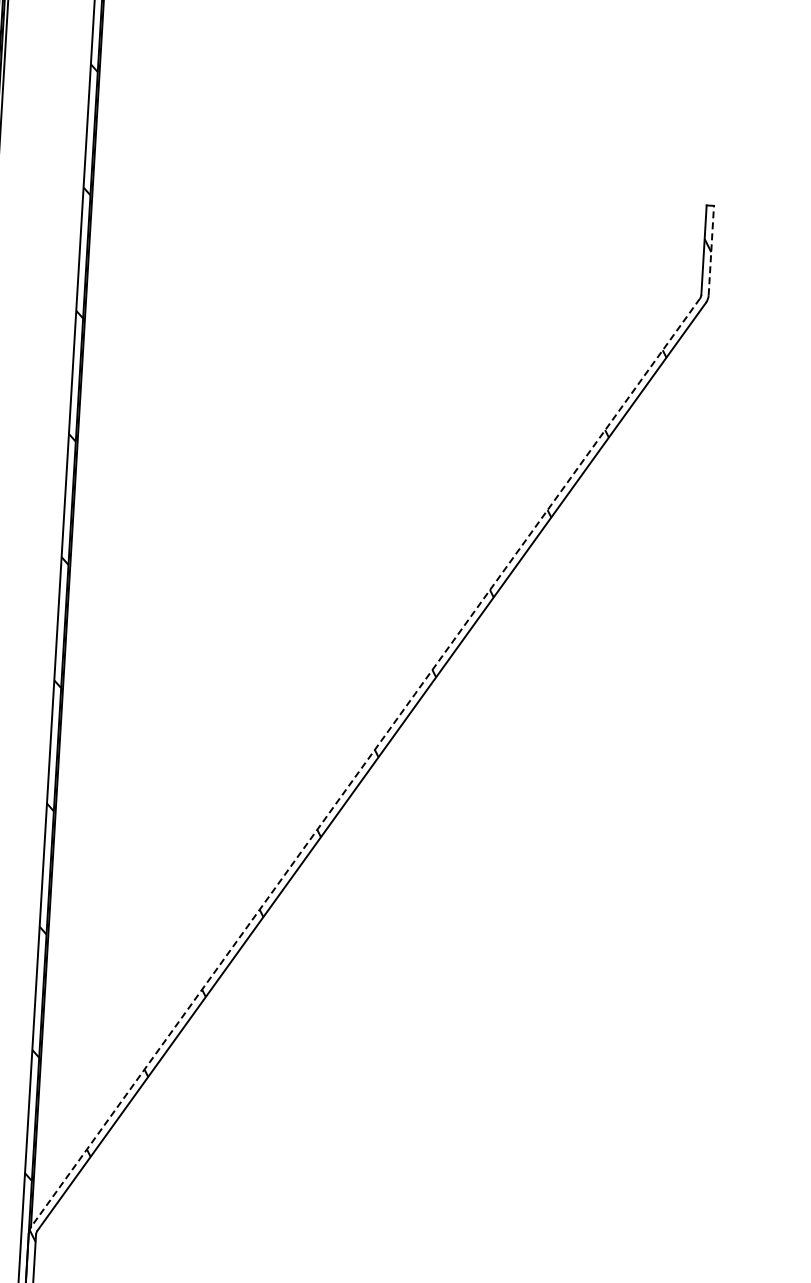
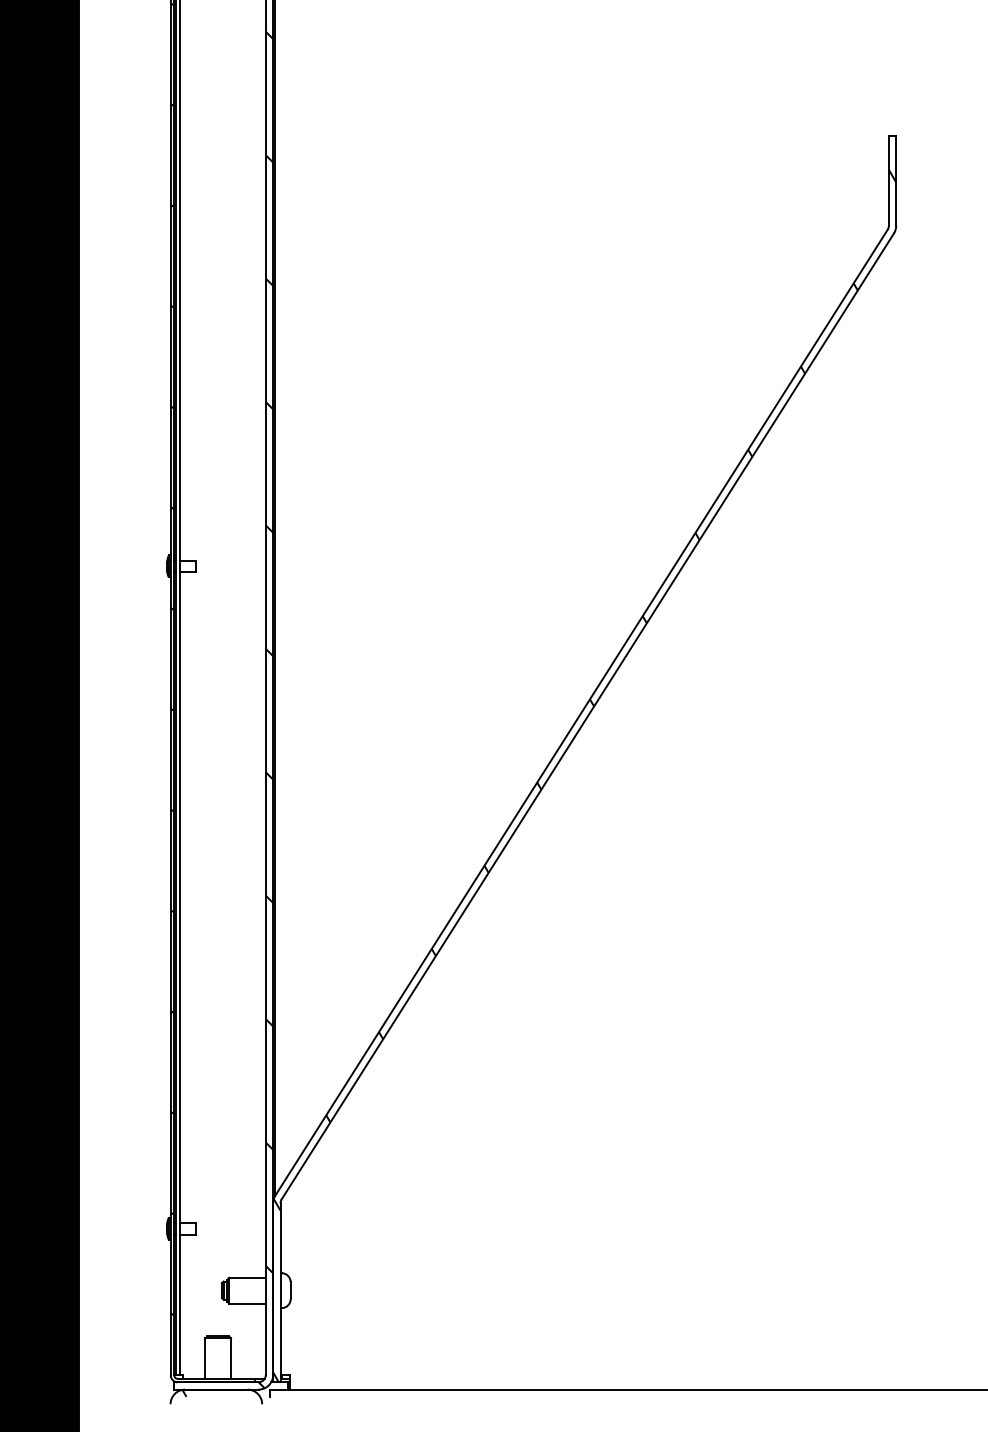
line: (711, 250) -> (896, 180), dashed -> solid
line: (365, 762) -> (581, 712), dashed -> solid

